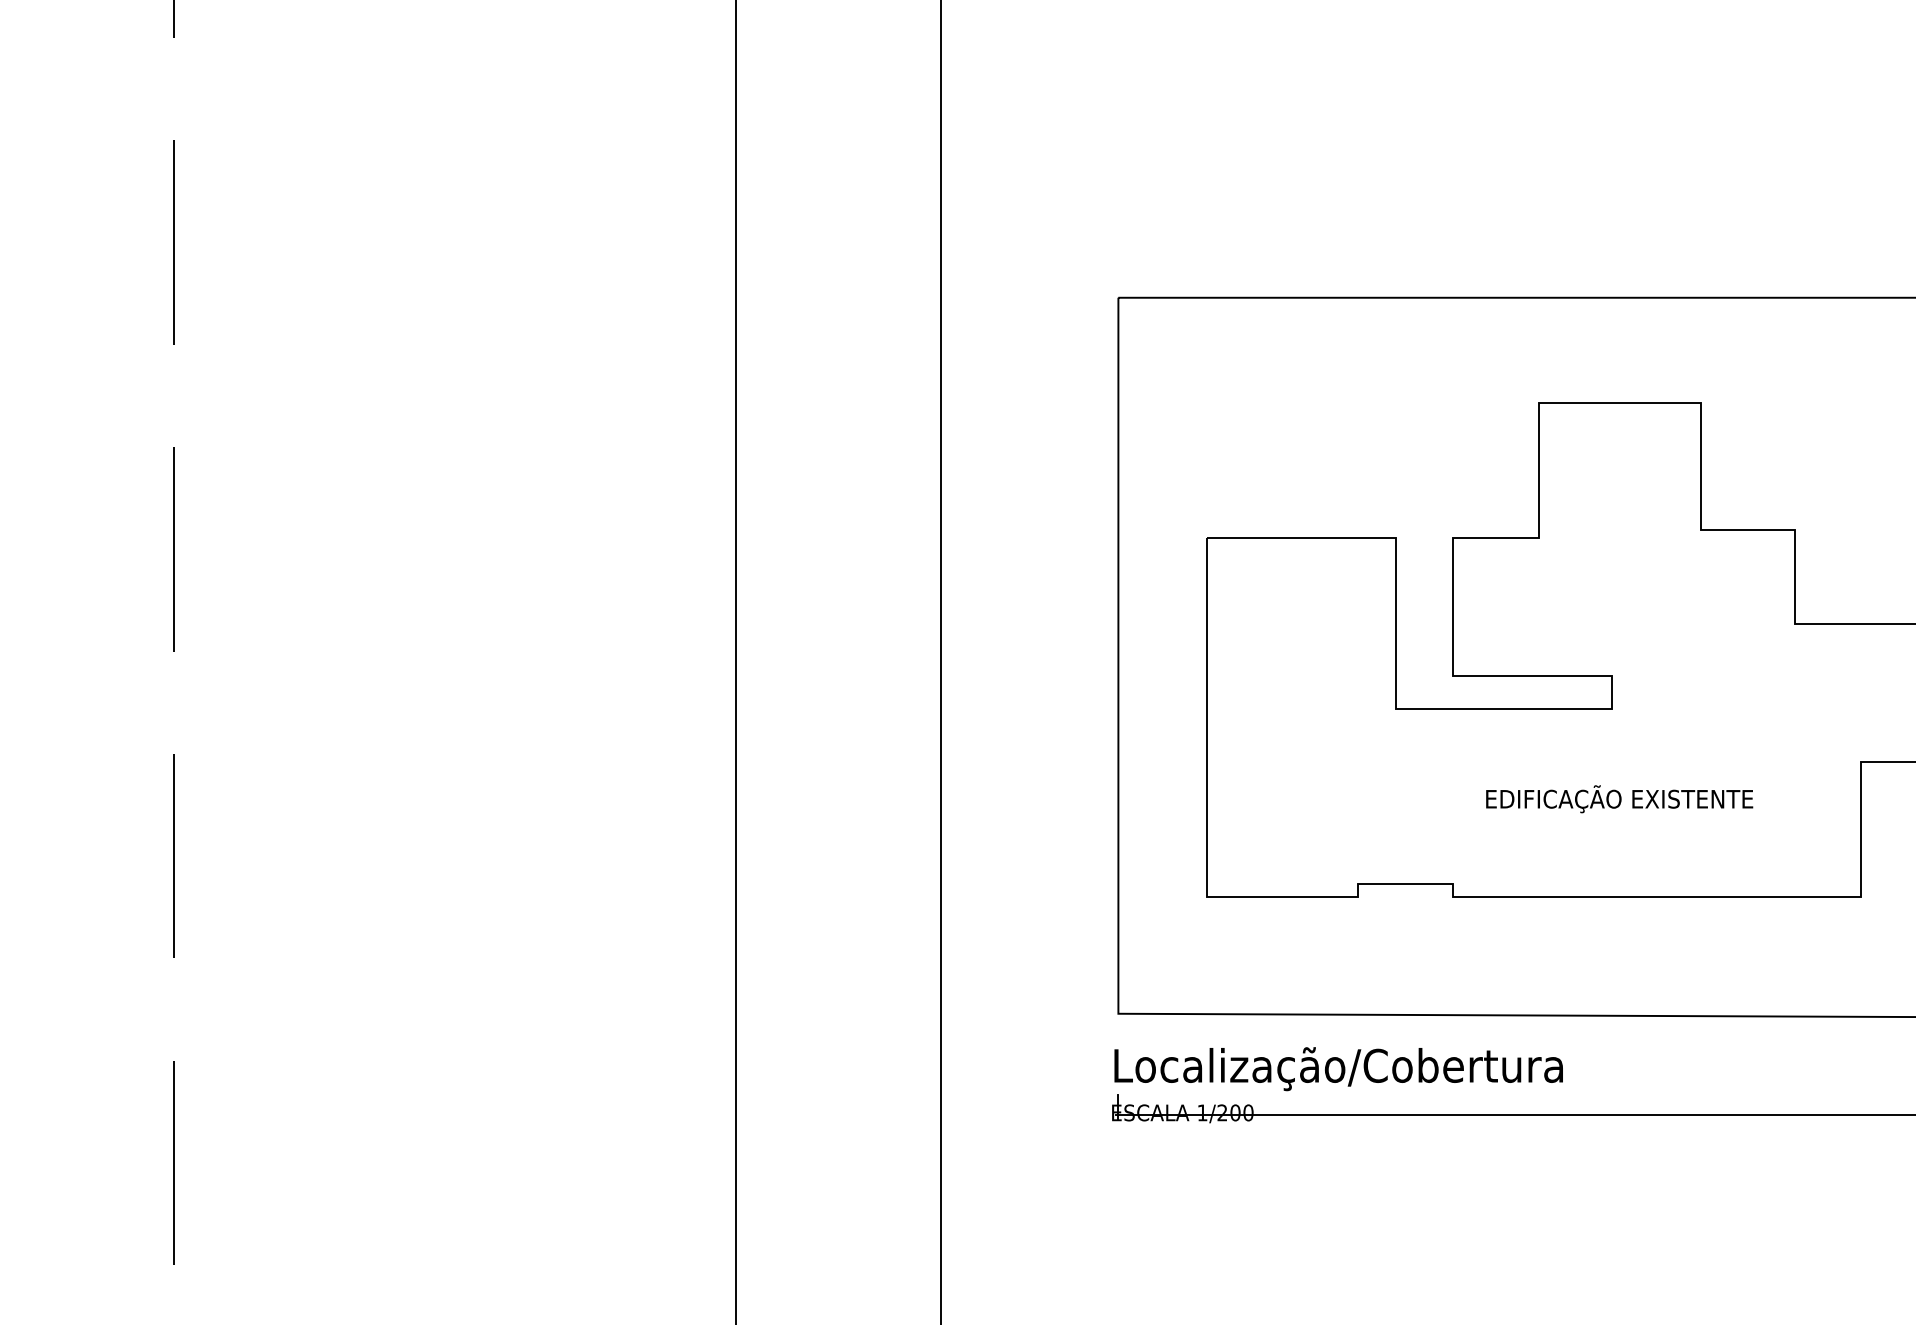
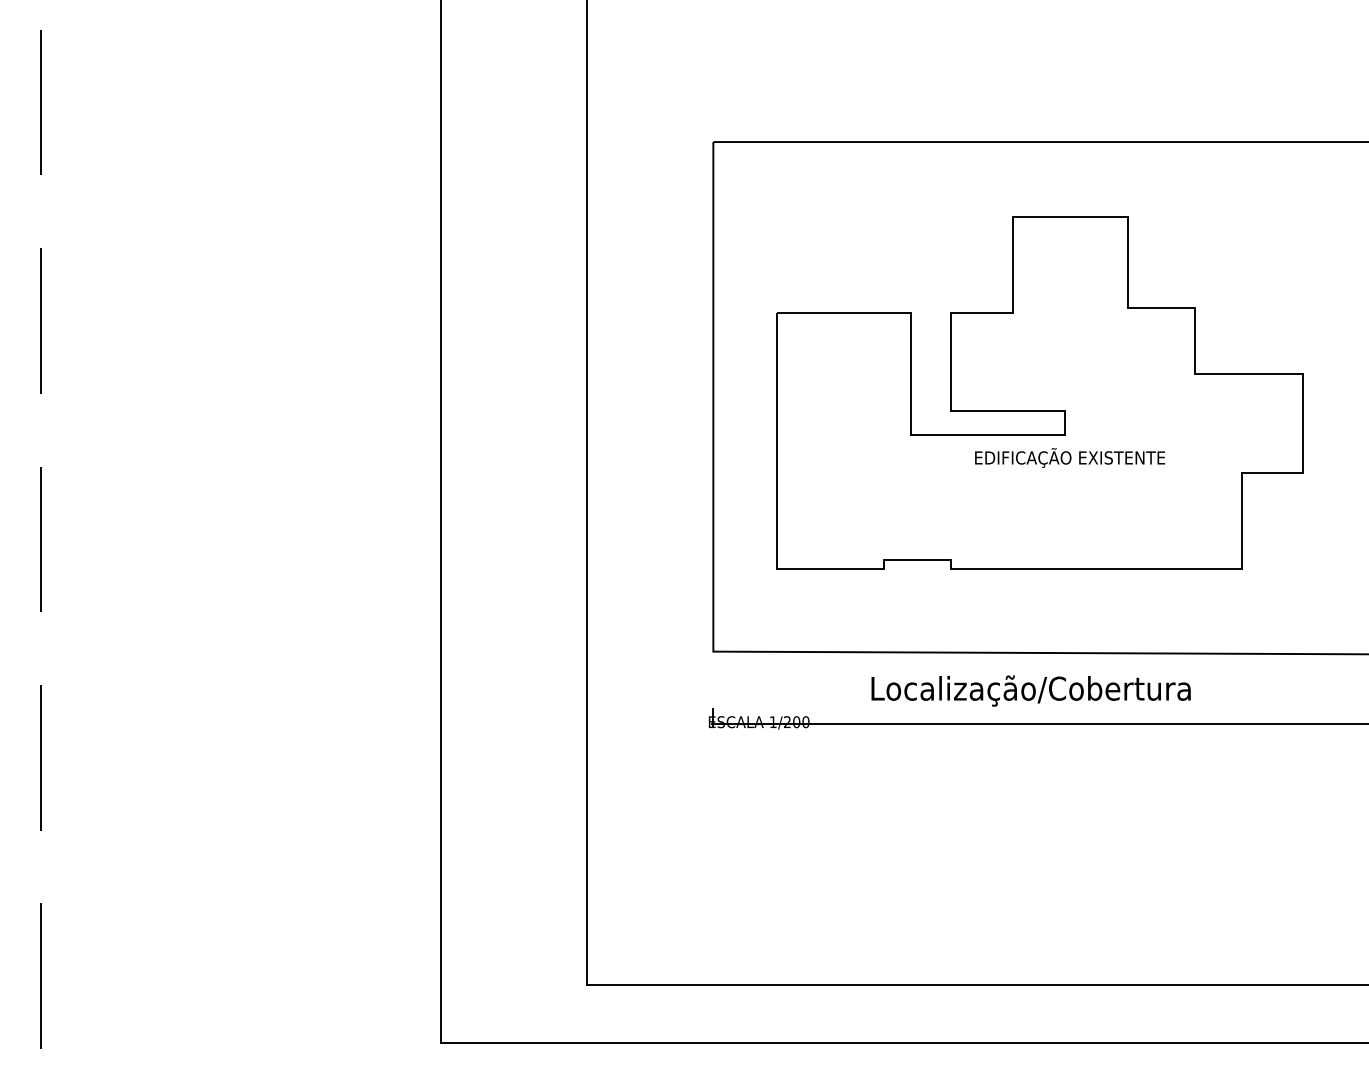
text: (1620, 798) -> (1070, 457), moved
text: (1337, 1068) -> (1030, 690), moved

